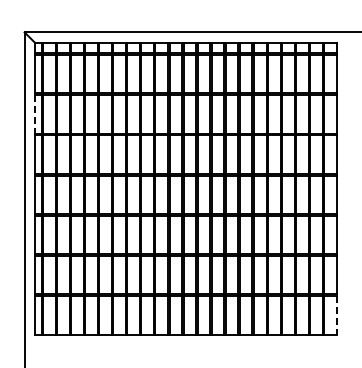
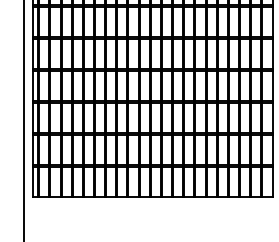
line: (34, 114) -> (32, 22), dashed -> solid
line: (336, 315) -> (272, 181), dashed -> solid

